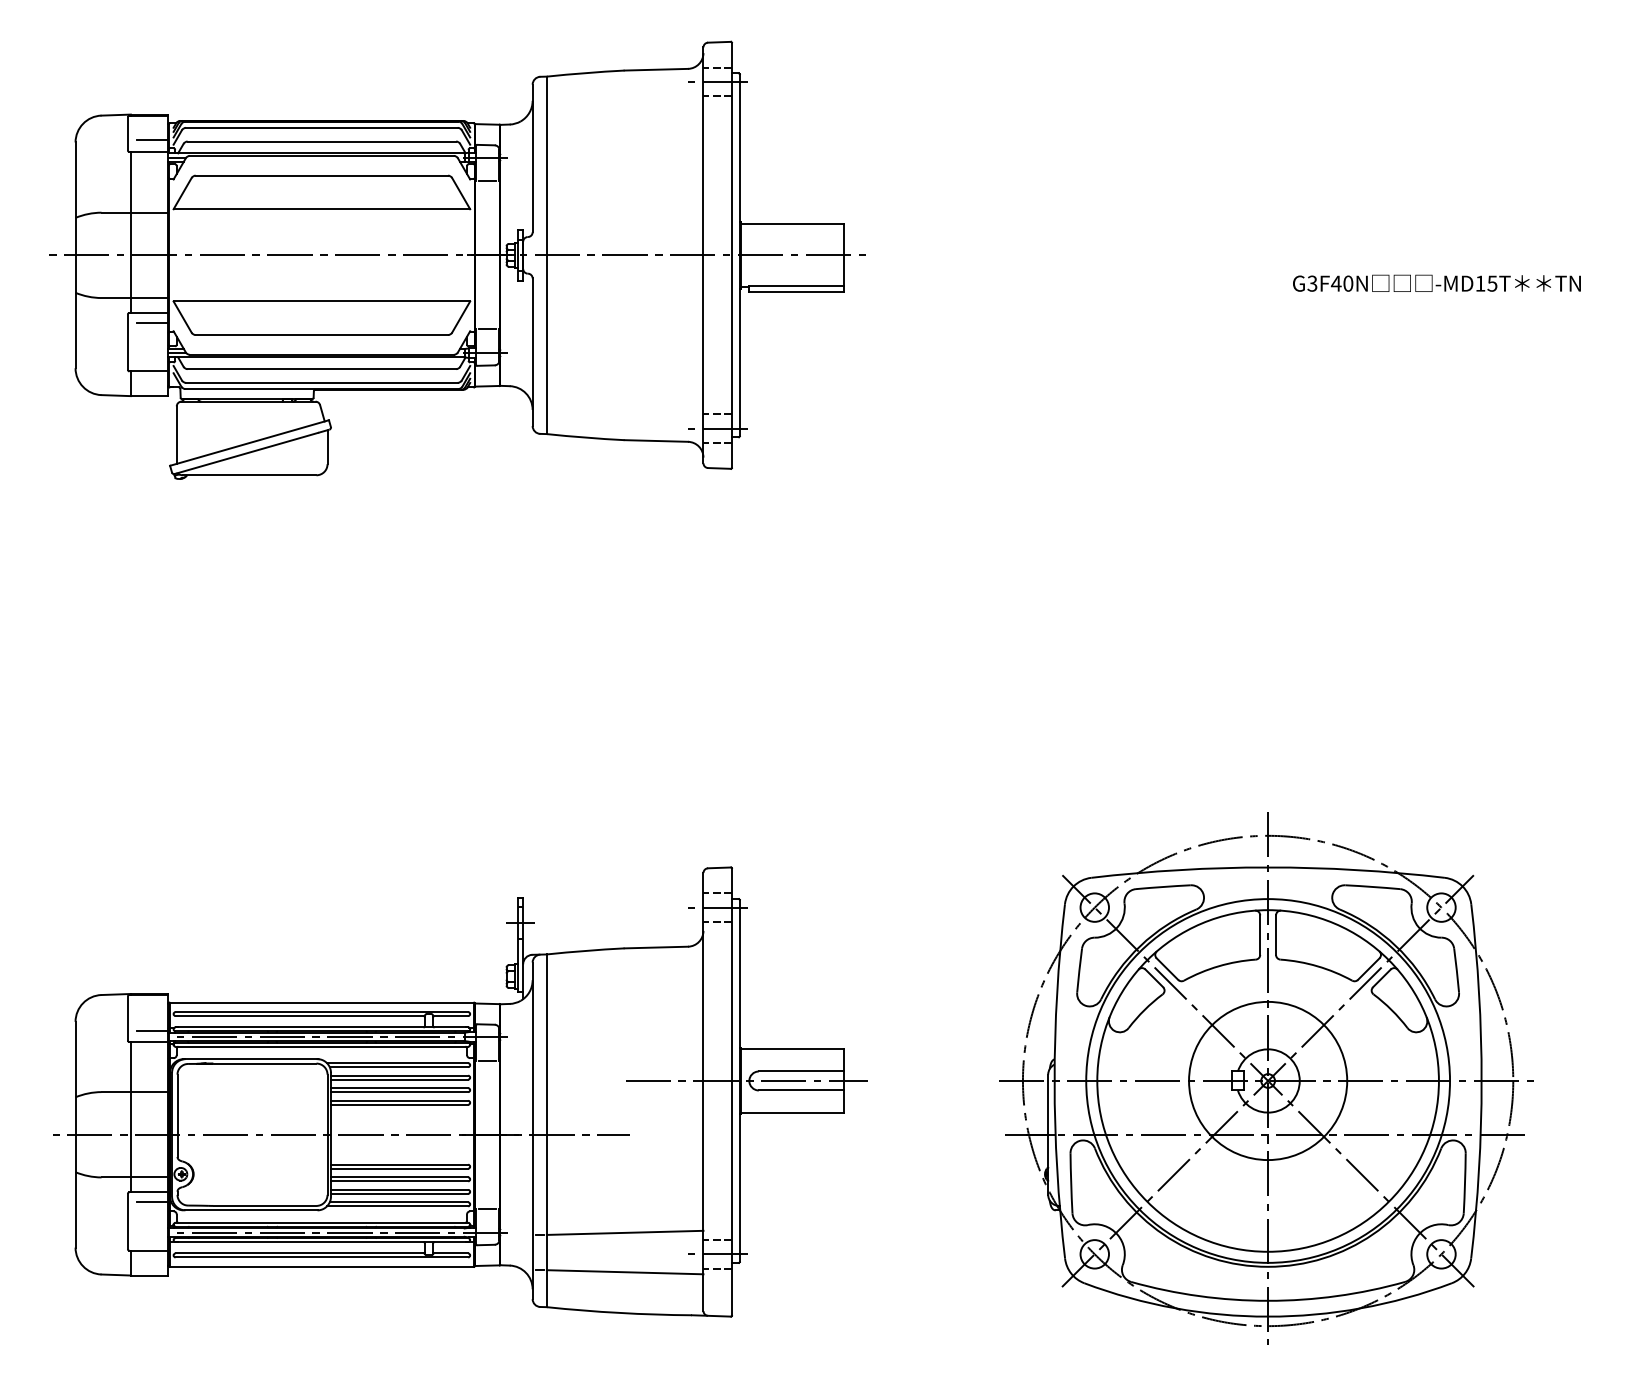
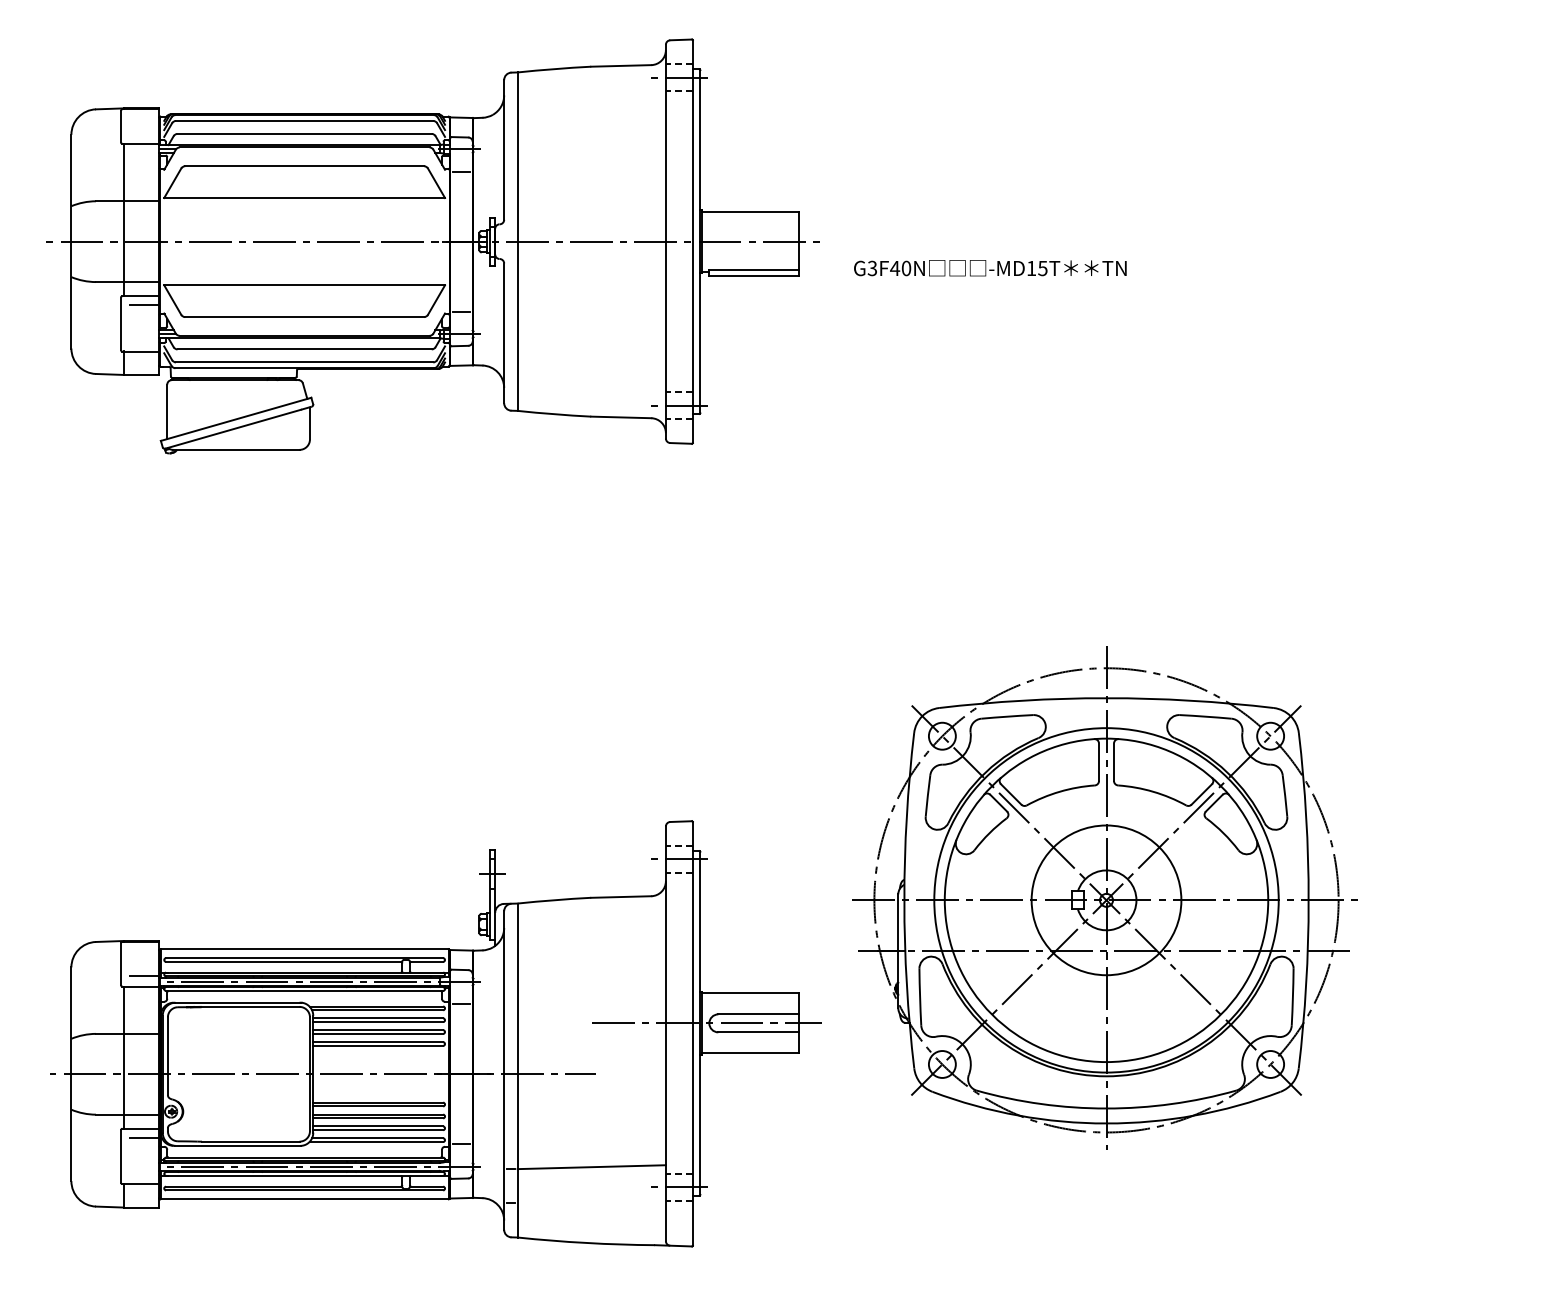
line: (152, 140) -> (144, 132), removed
text: (1437, 283) -> (990, 268), moved
part: (1265, 1077) -> (1104, 897), moved
line: (624, 1272) -> (591, 1204), removed

